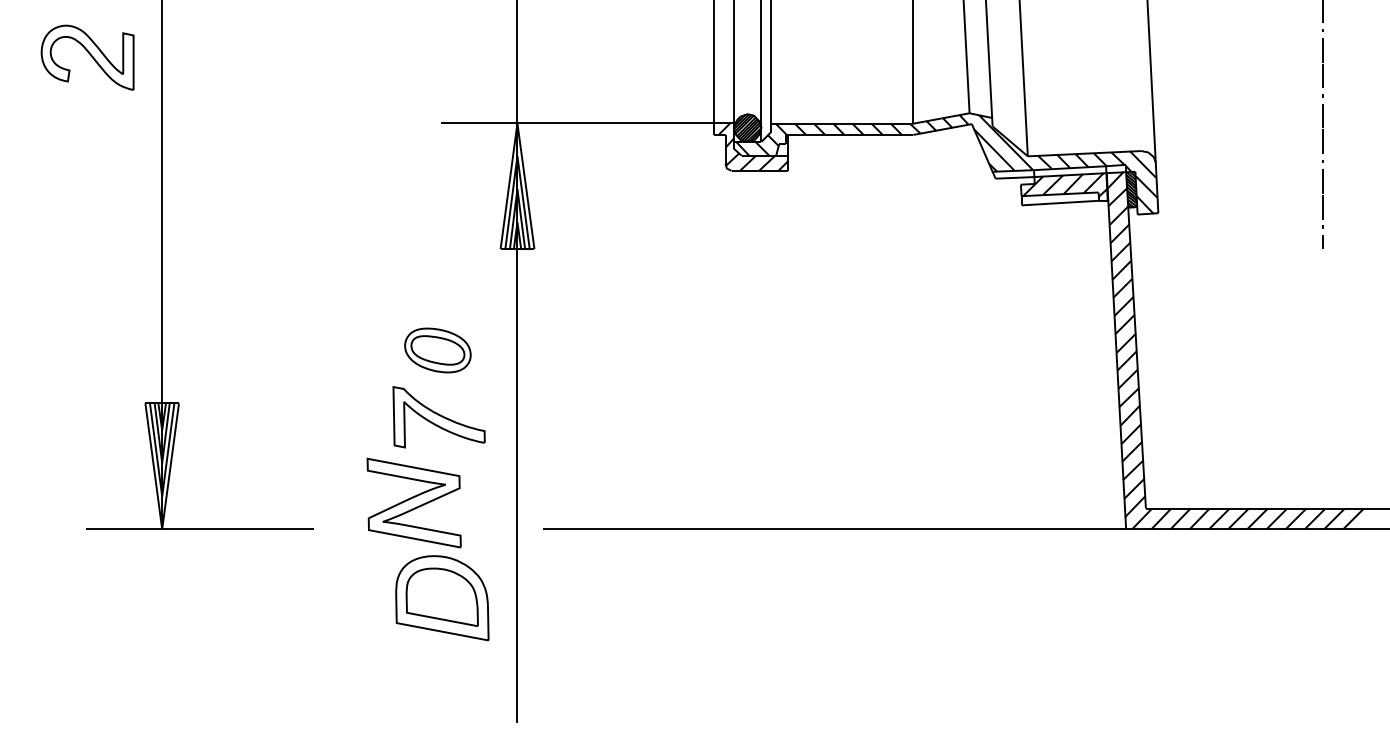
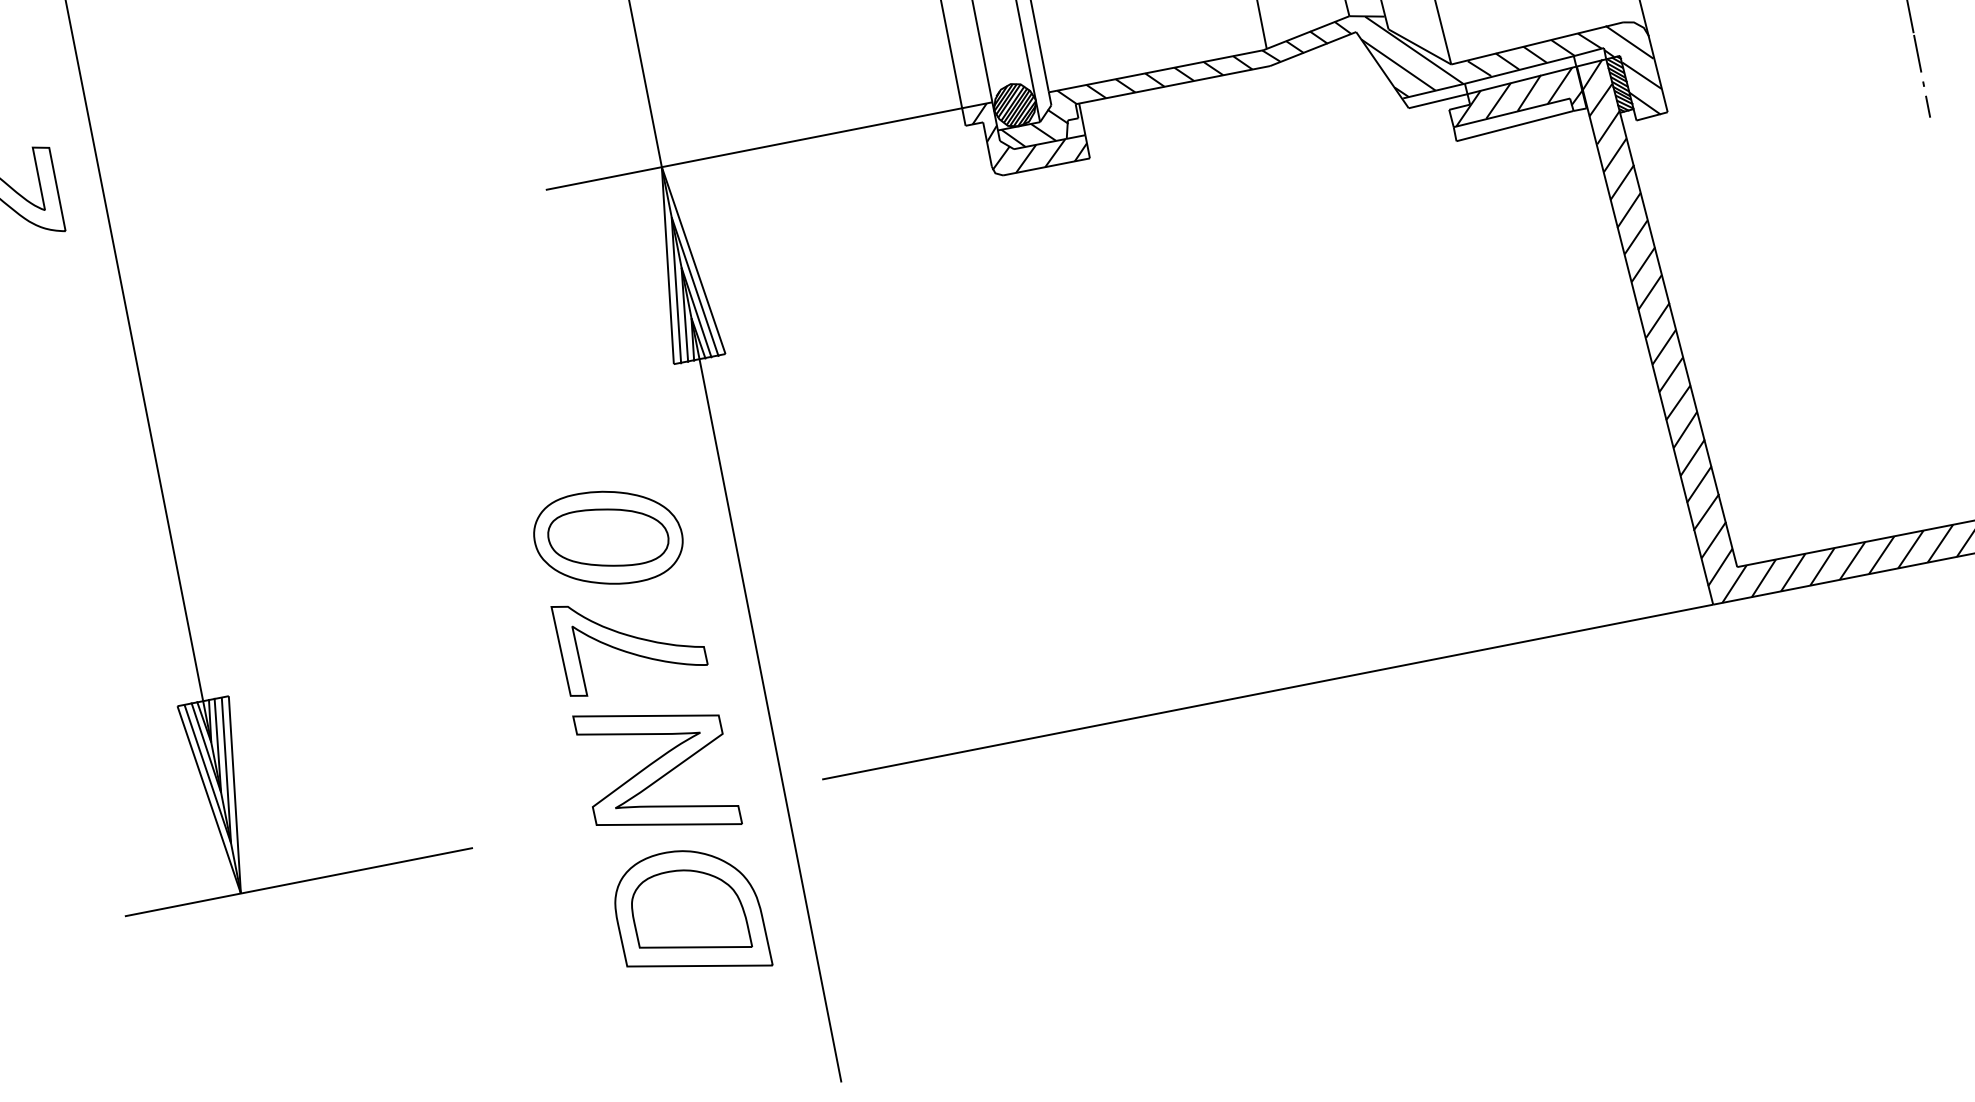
part: (437, 350) -> (607, 537), size x1.43
part: (413, 502) -> (656, 769), moved

